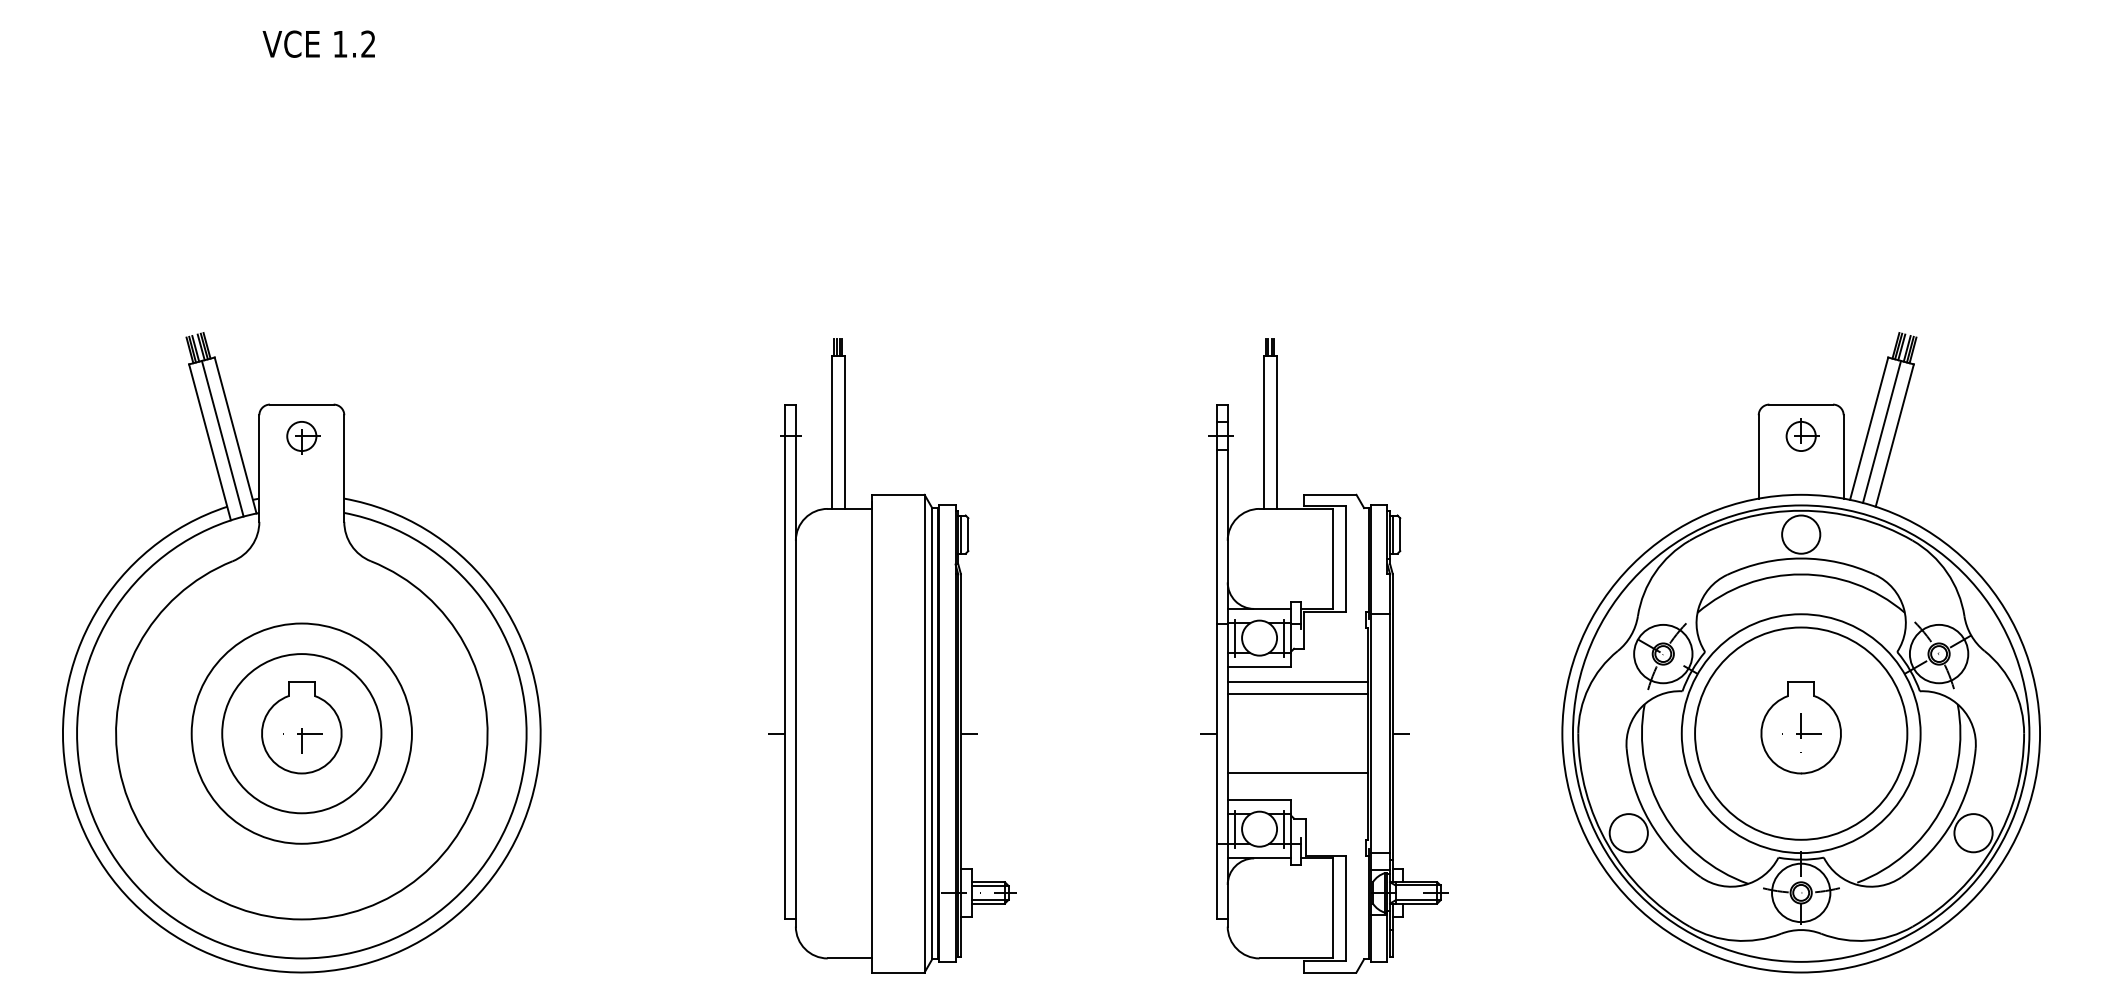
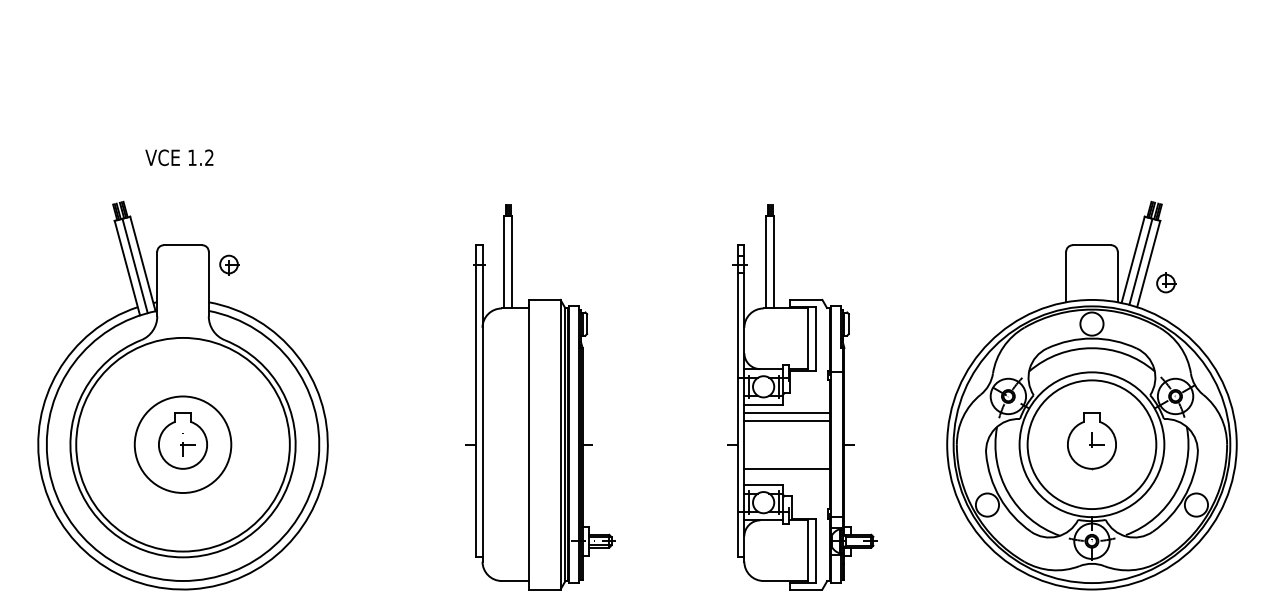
text: (319, 43) -> (179, 157), moved
part: (1802, 434) -> (1166, 282), moved
part: (302, 436) -> (229, 264), moved
circle: (300, 733) -> (182, 444), size x1.6

